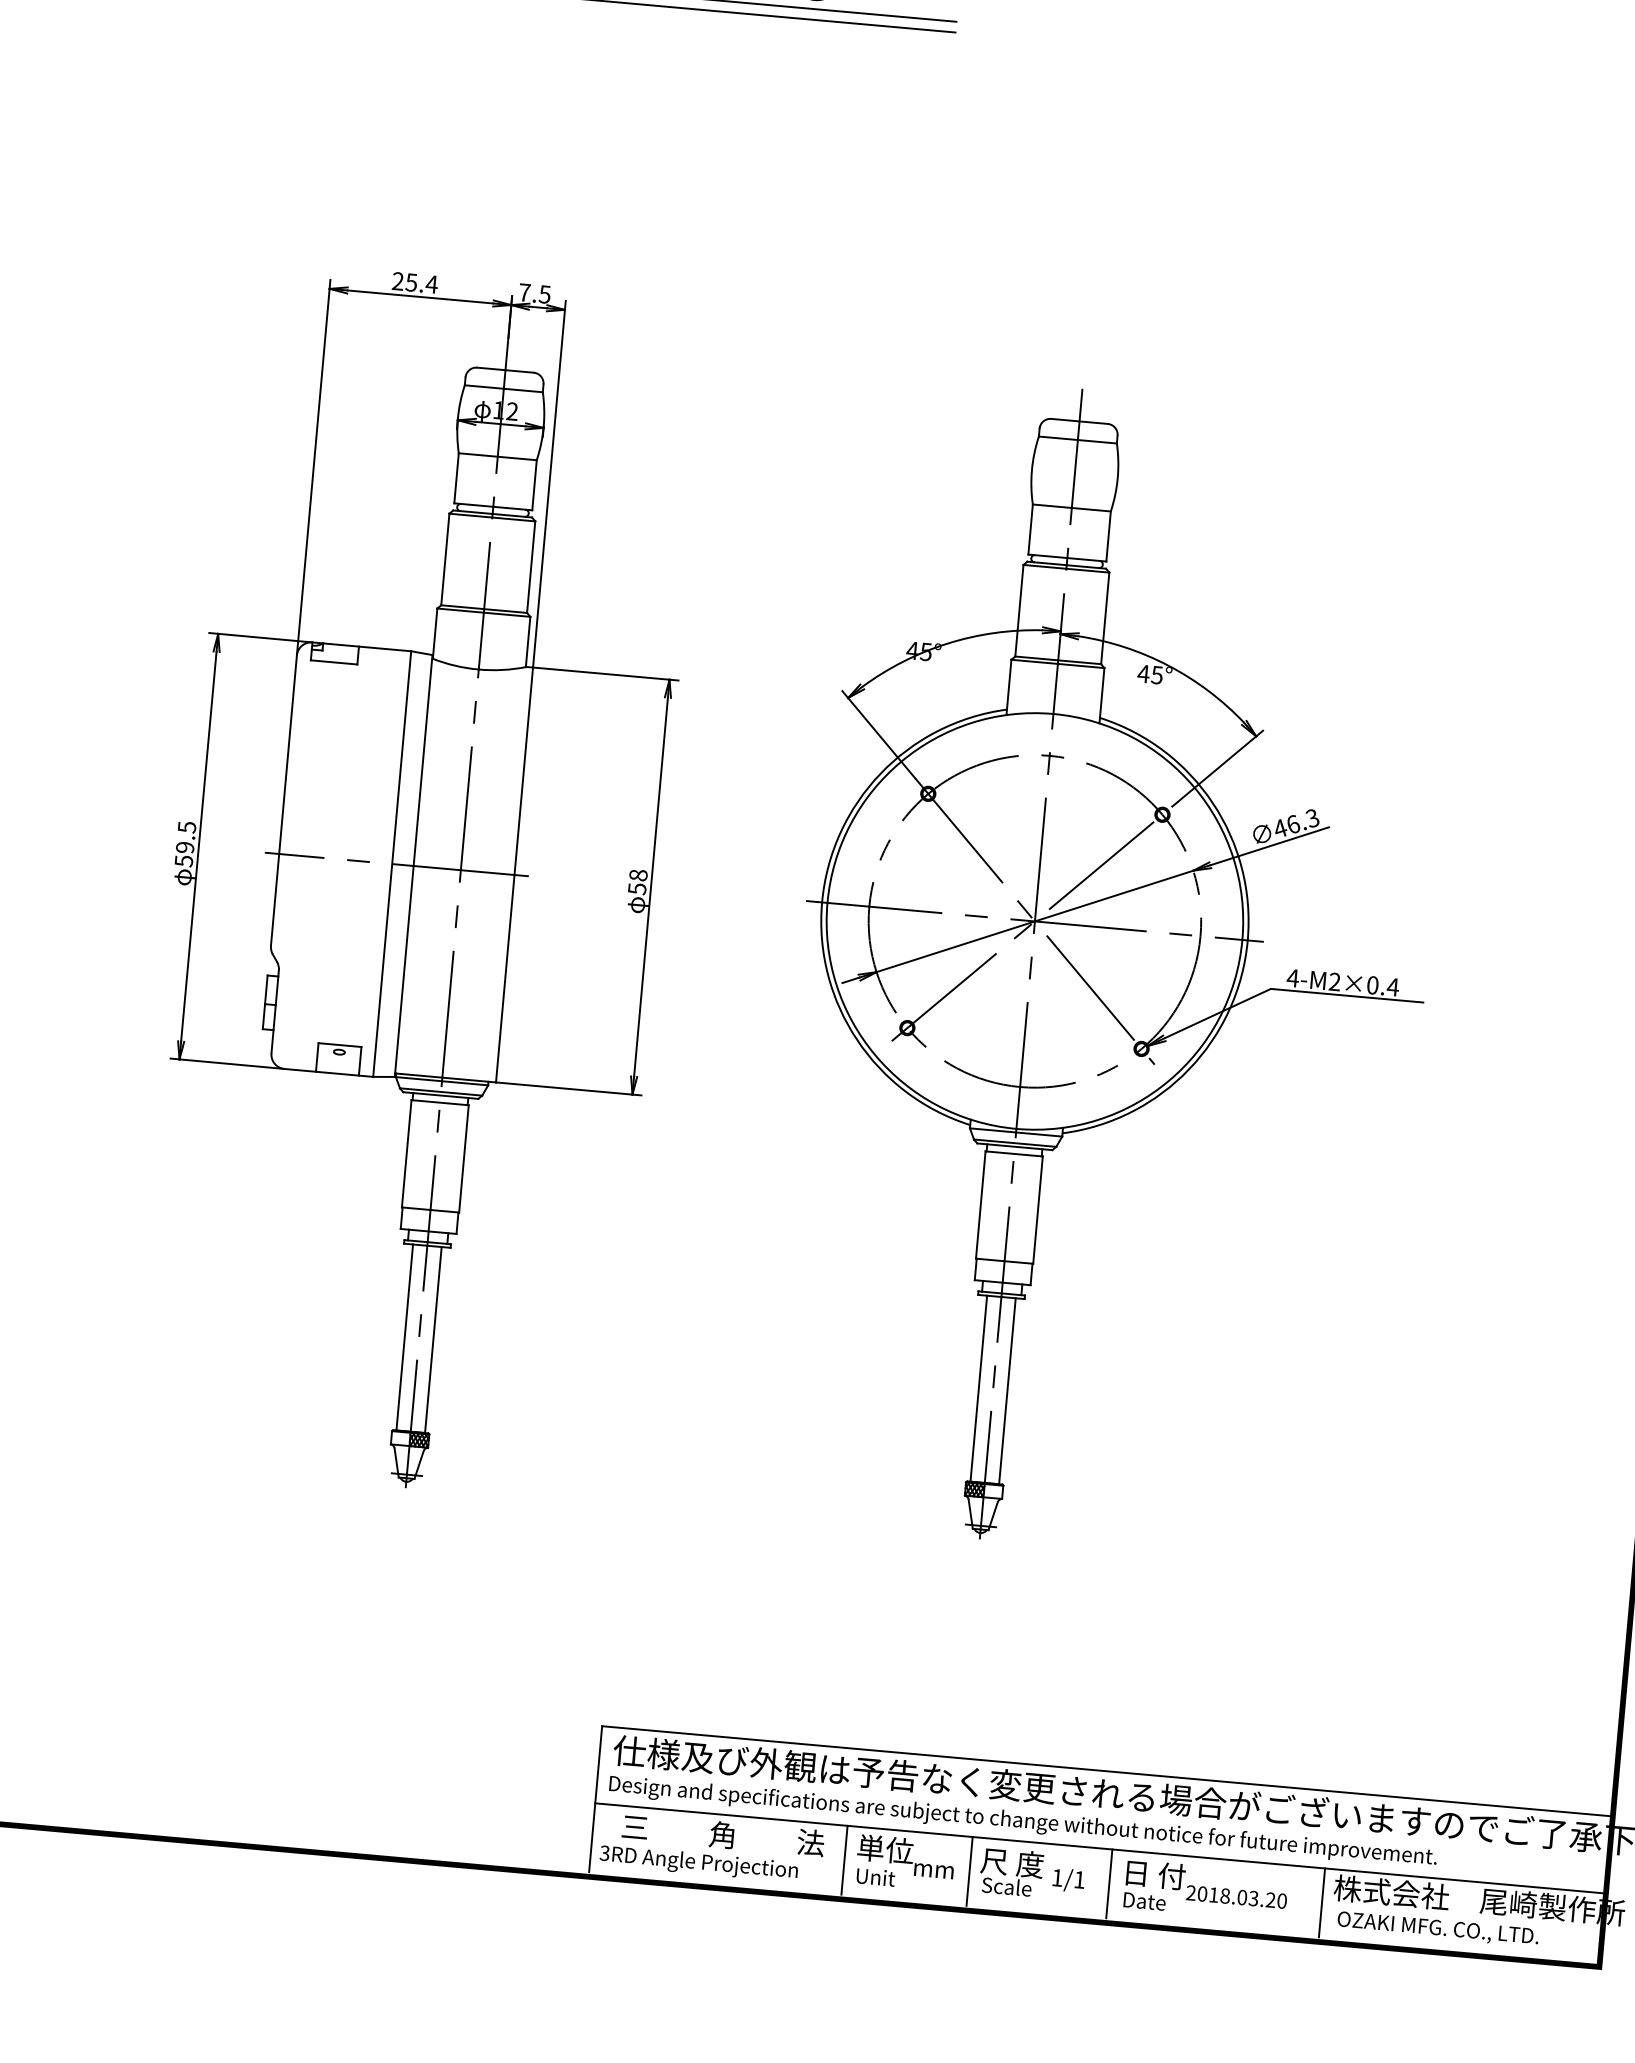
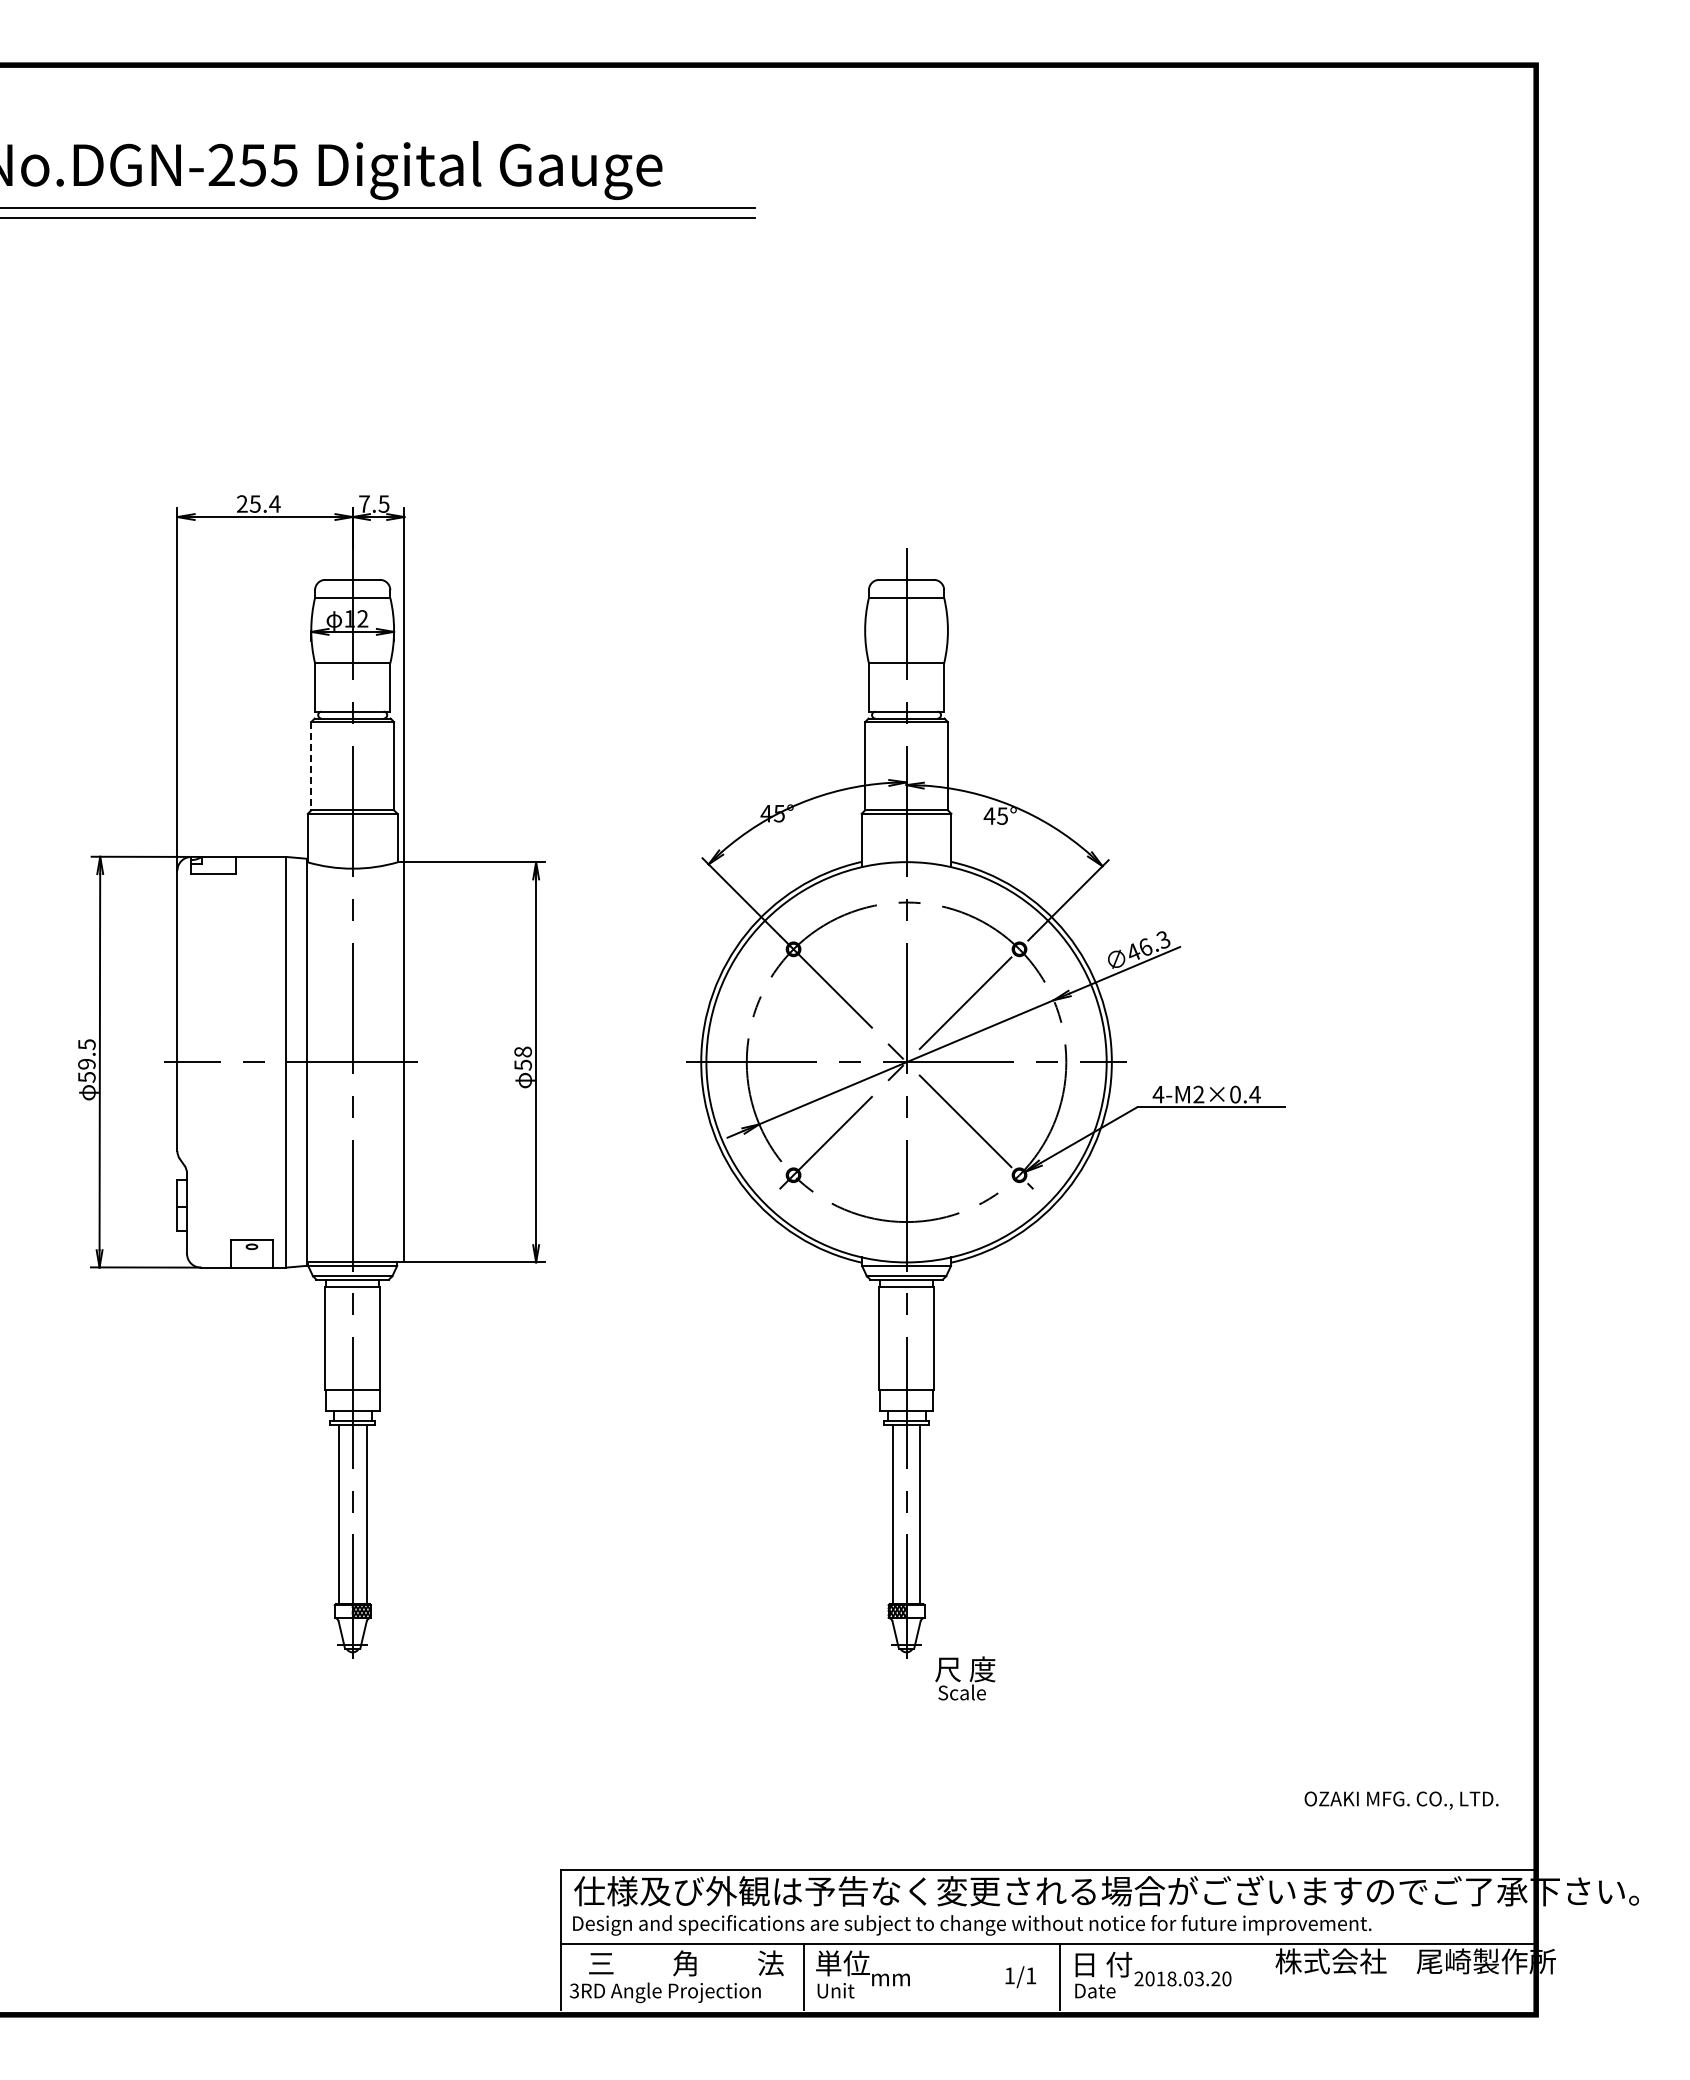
line: (445, 559) -> (311, 766), solid -> dashed
line: (970, 1870) -> (925, 1976), removed
text: (1011, 1872) -> (965, 1678), moved
line: (1322, 1902) -> (1265, 1976), removed
text: (1438, 1929) -> (1401, 1800), moved

